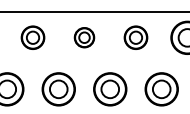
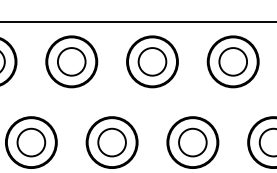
part: (32, 37) -> (70, 61), size x1.43
part: (84, 37) -> (152, 61), size x1.67
part: (135, 37) -> (232, 61), size x1.43

